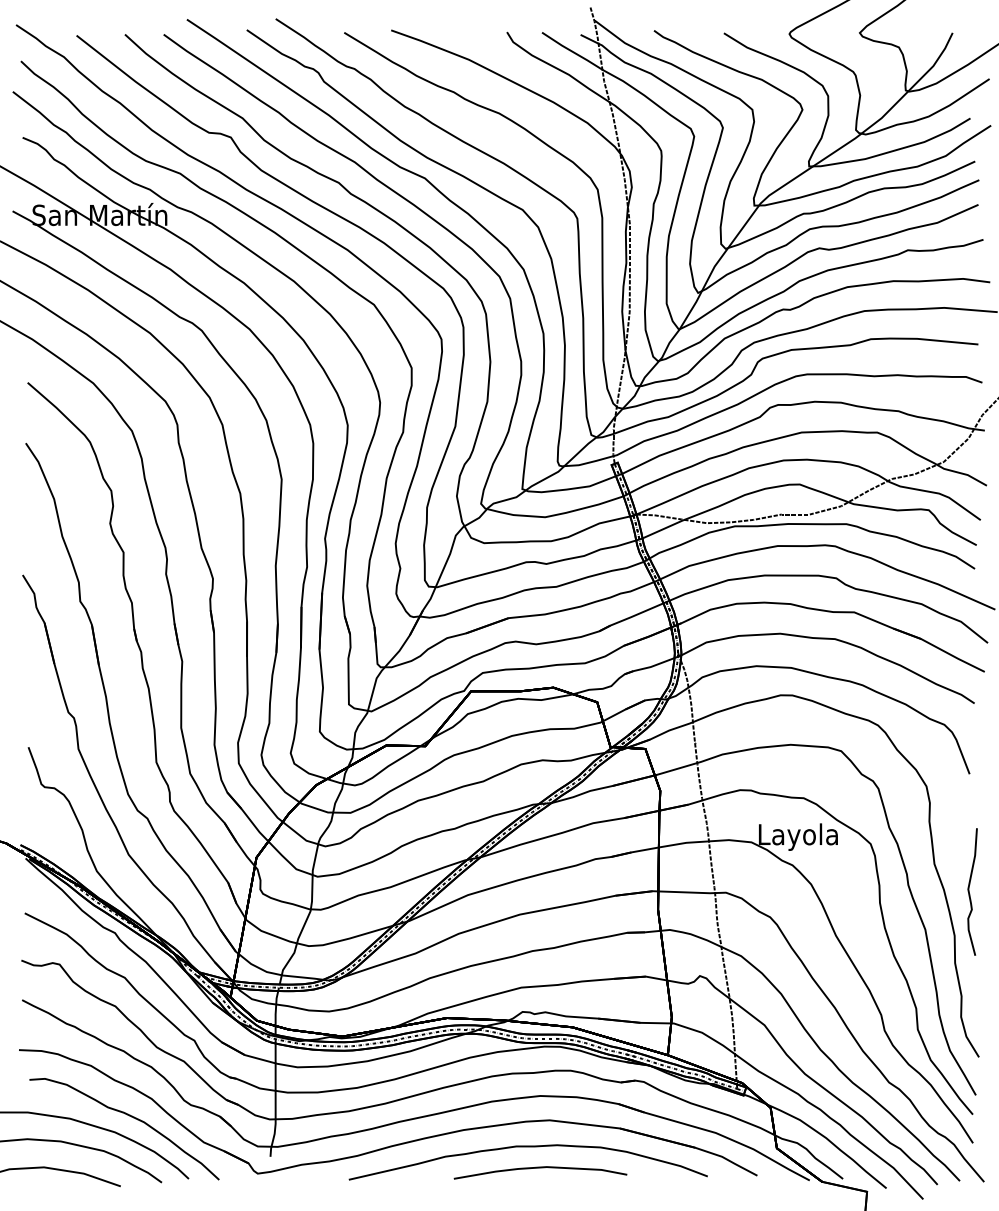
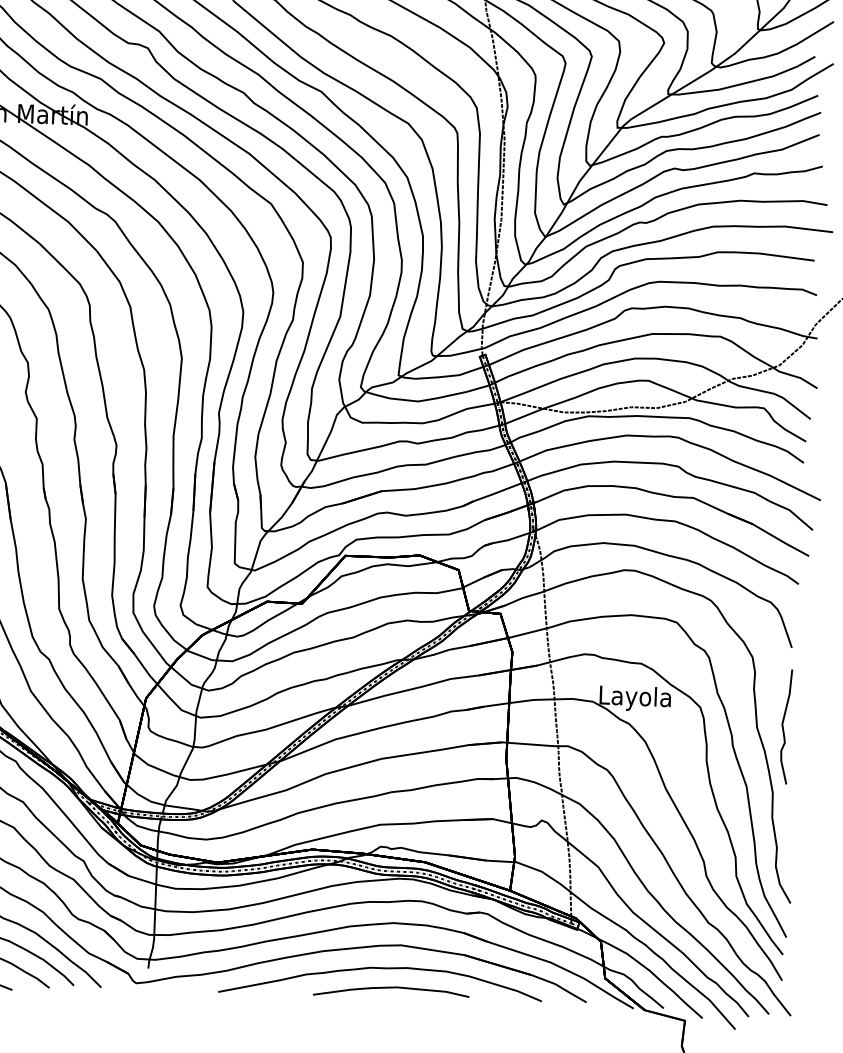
curve: (969, 891) -> (783, 726), moved

